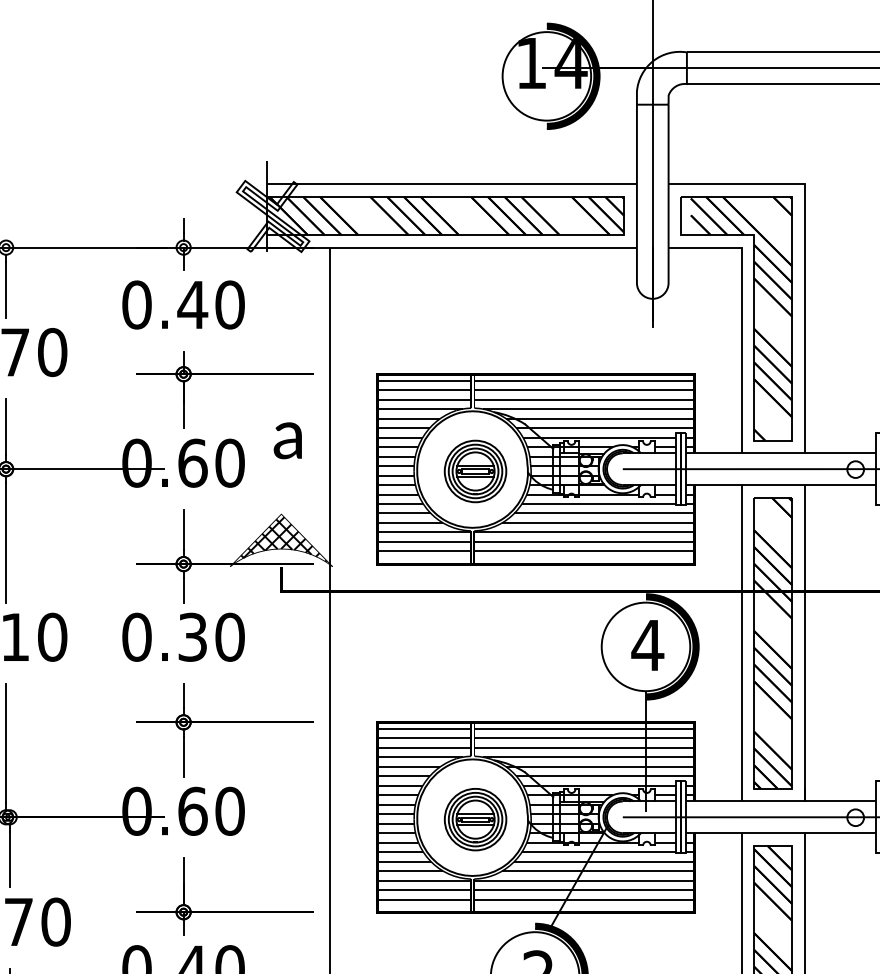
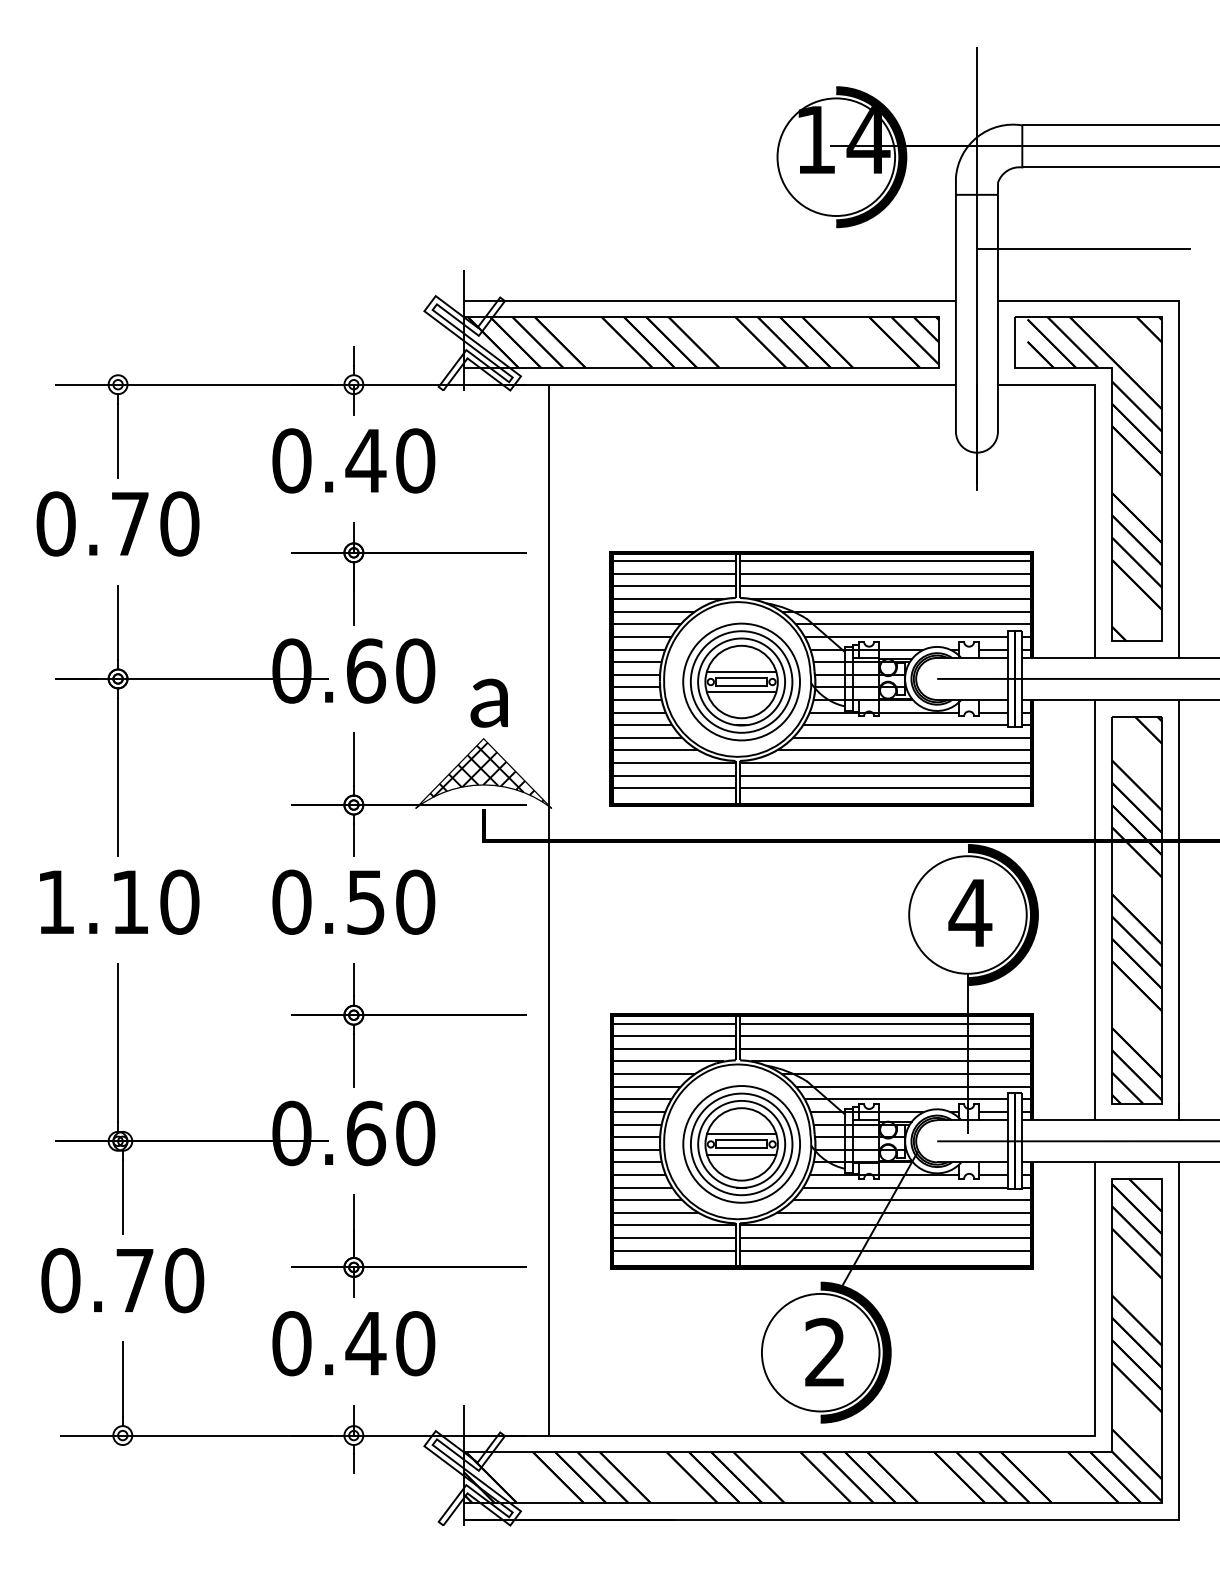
line: (732, 145) -> (1083, 249), added
text: (287, 440) -> (488, 702), moved
part: (475, 471) -> (741, 681), size x1.43
text: (192, 636) -> (365, 901), 0.30 -> 0.50
part: (475, 819) -> (741, 1144), size x1.43

